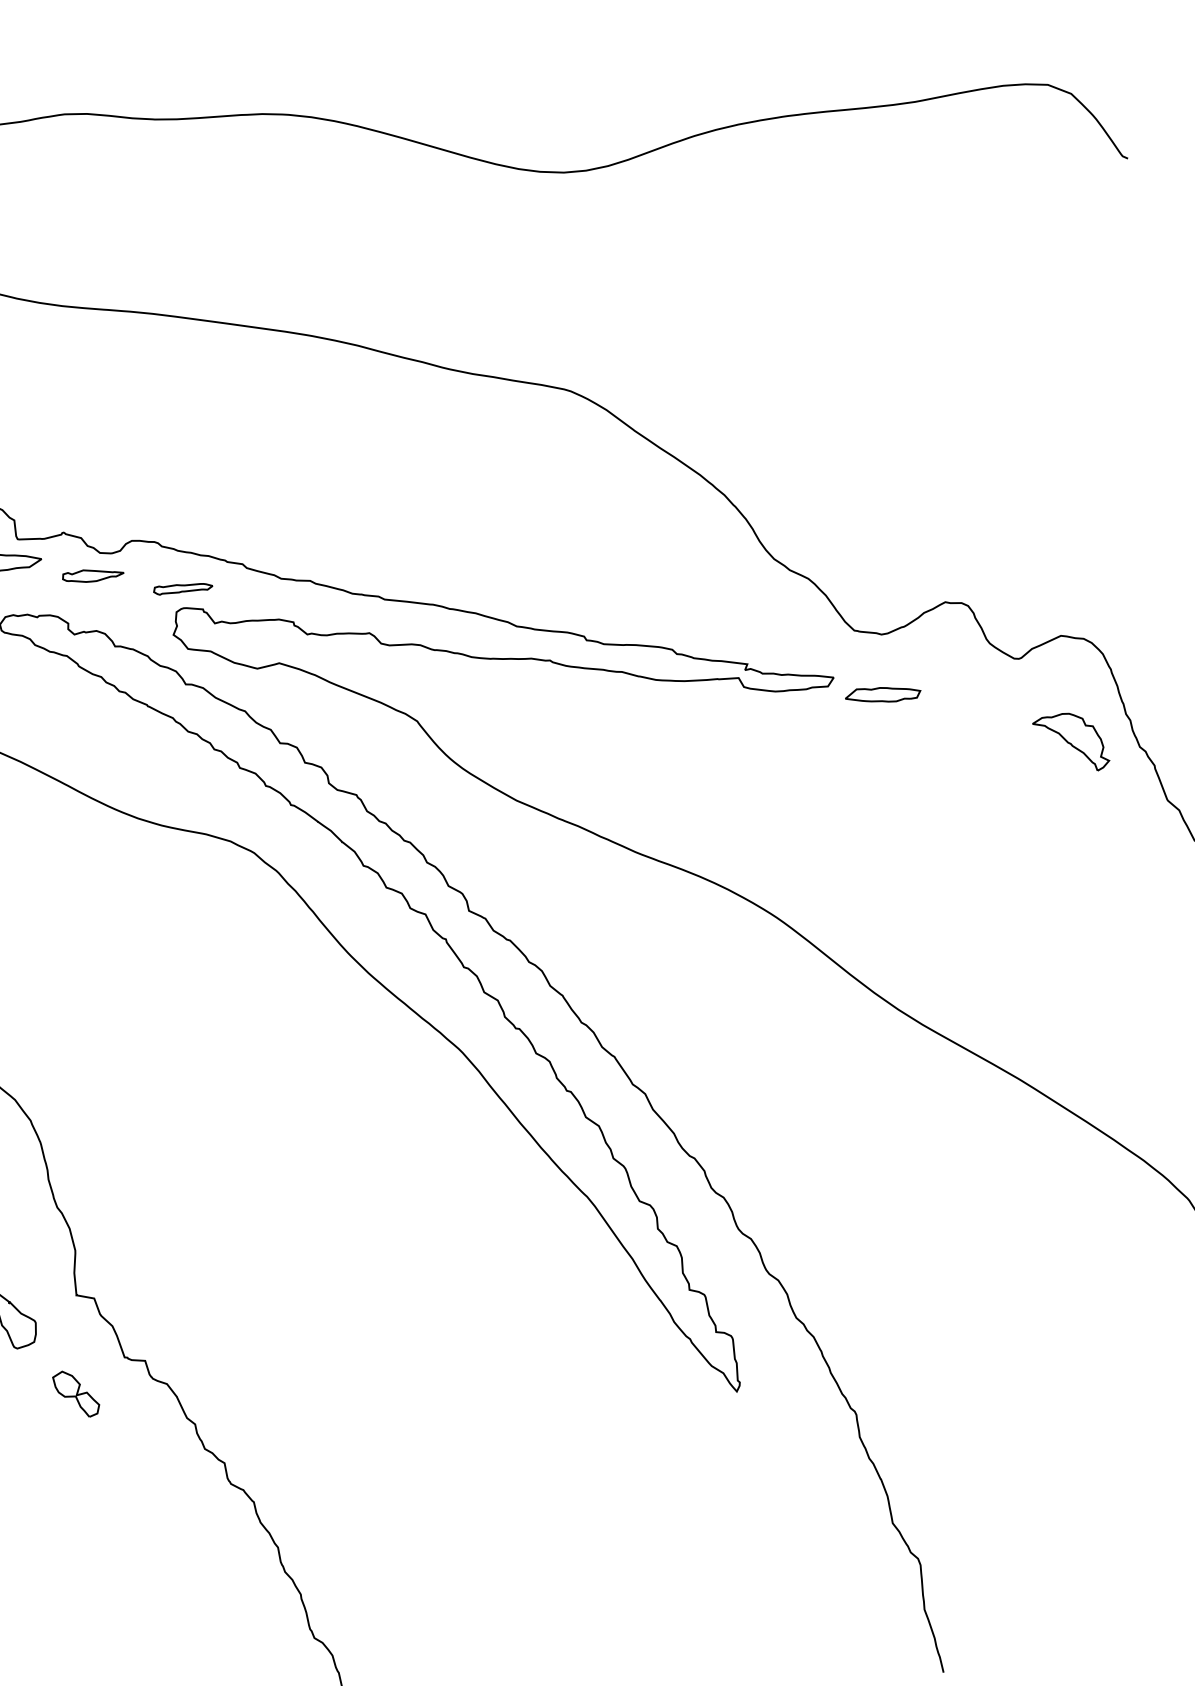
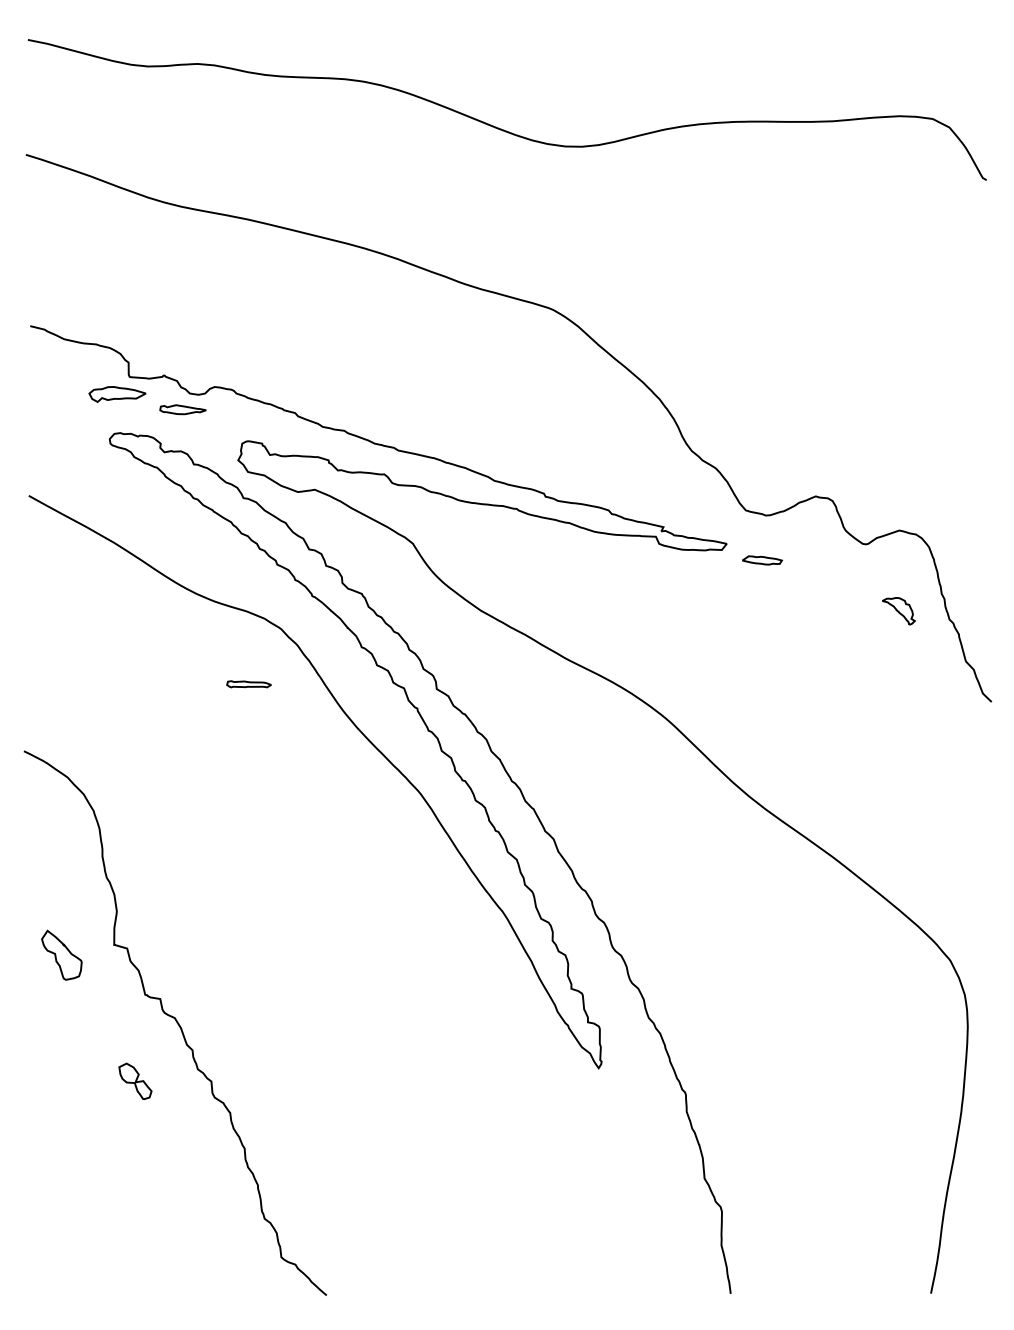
part: (182, 588) -> (248, 684), moved
part: (883, 694) -> (762, 560), size x0.7
part: (1071, 743) -> (898, 611), size x0.6
part: (76, 1394) -> (135, 1081), moved

